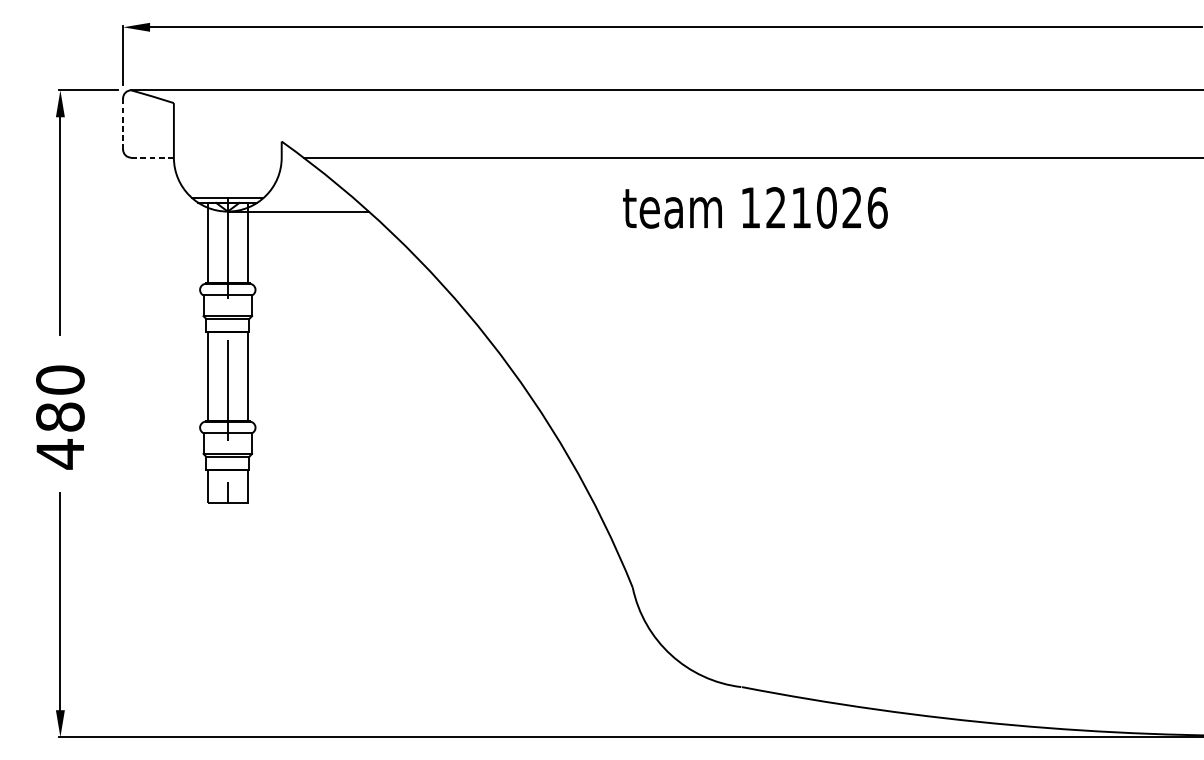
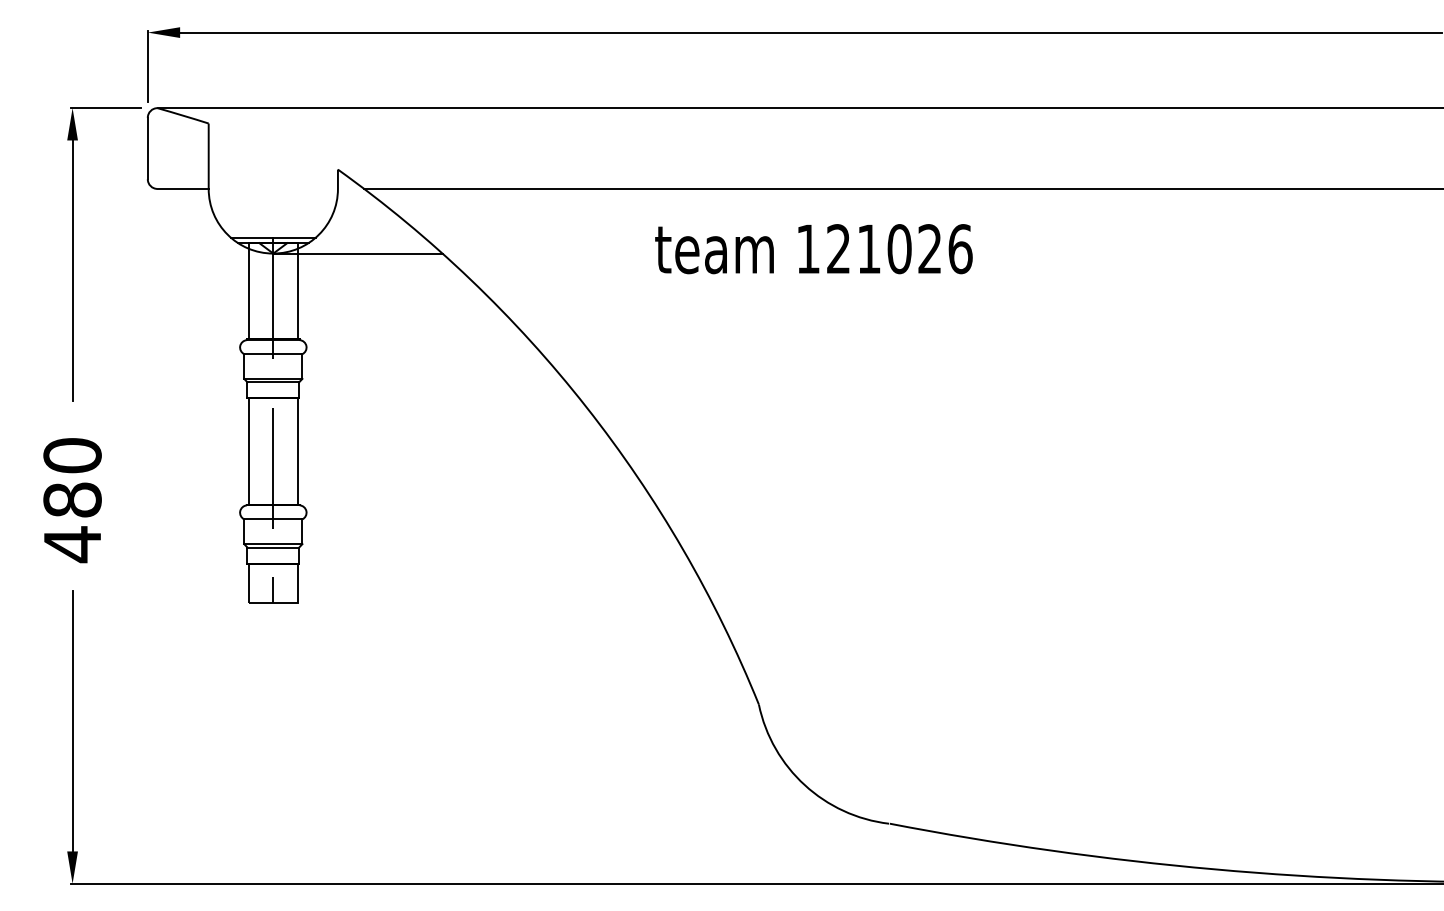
line: (122, 123) -> (147, 148), dashed -> solid
line: (152, 157) -> (183, 188), dashed -> solid
text: (755, 208) -> (813, 249), moved

